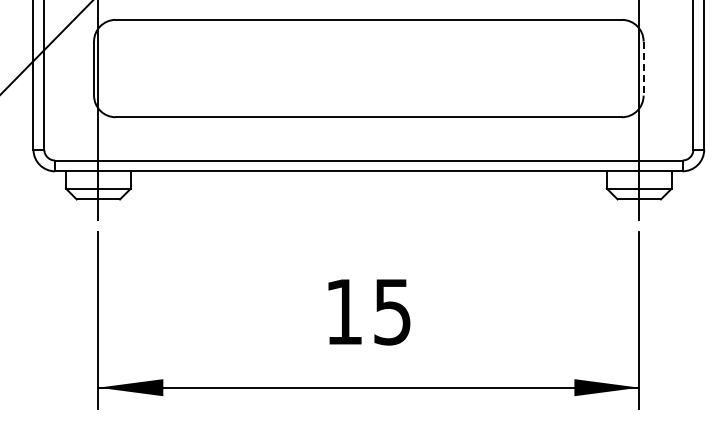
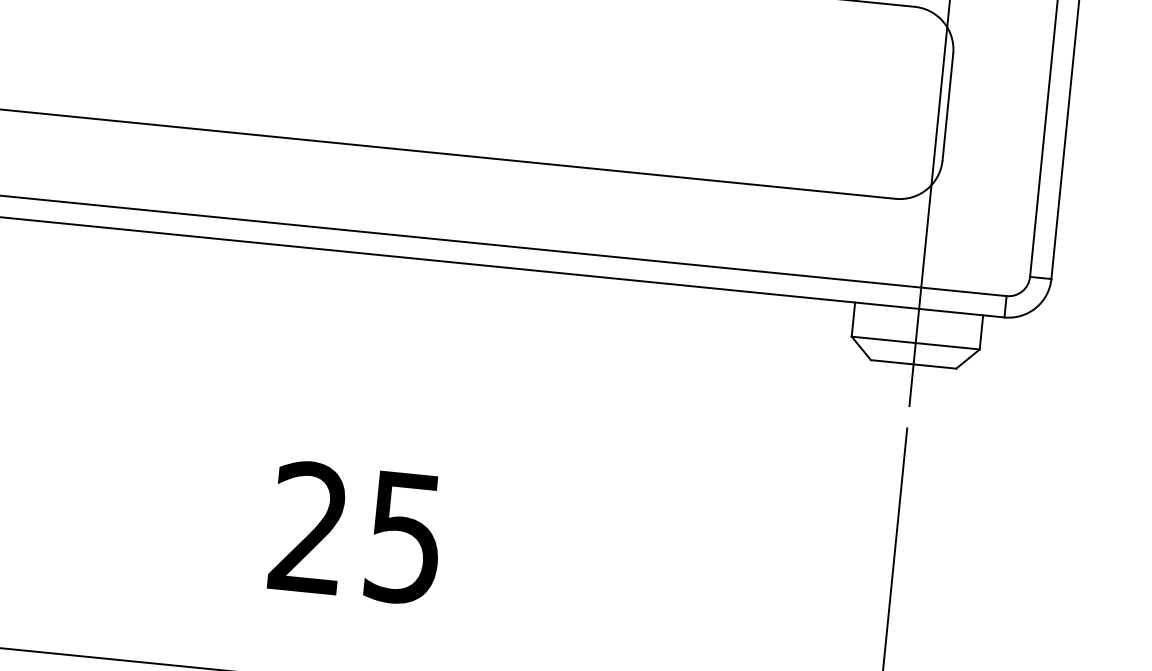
line: (643, 69) -> (947, 108), dashed -> solid
text: (343, 311) -> (308, 527), 15 -> 25

